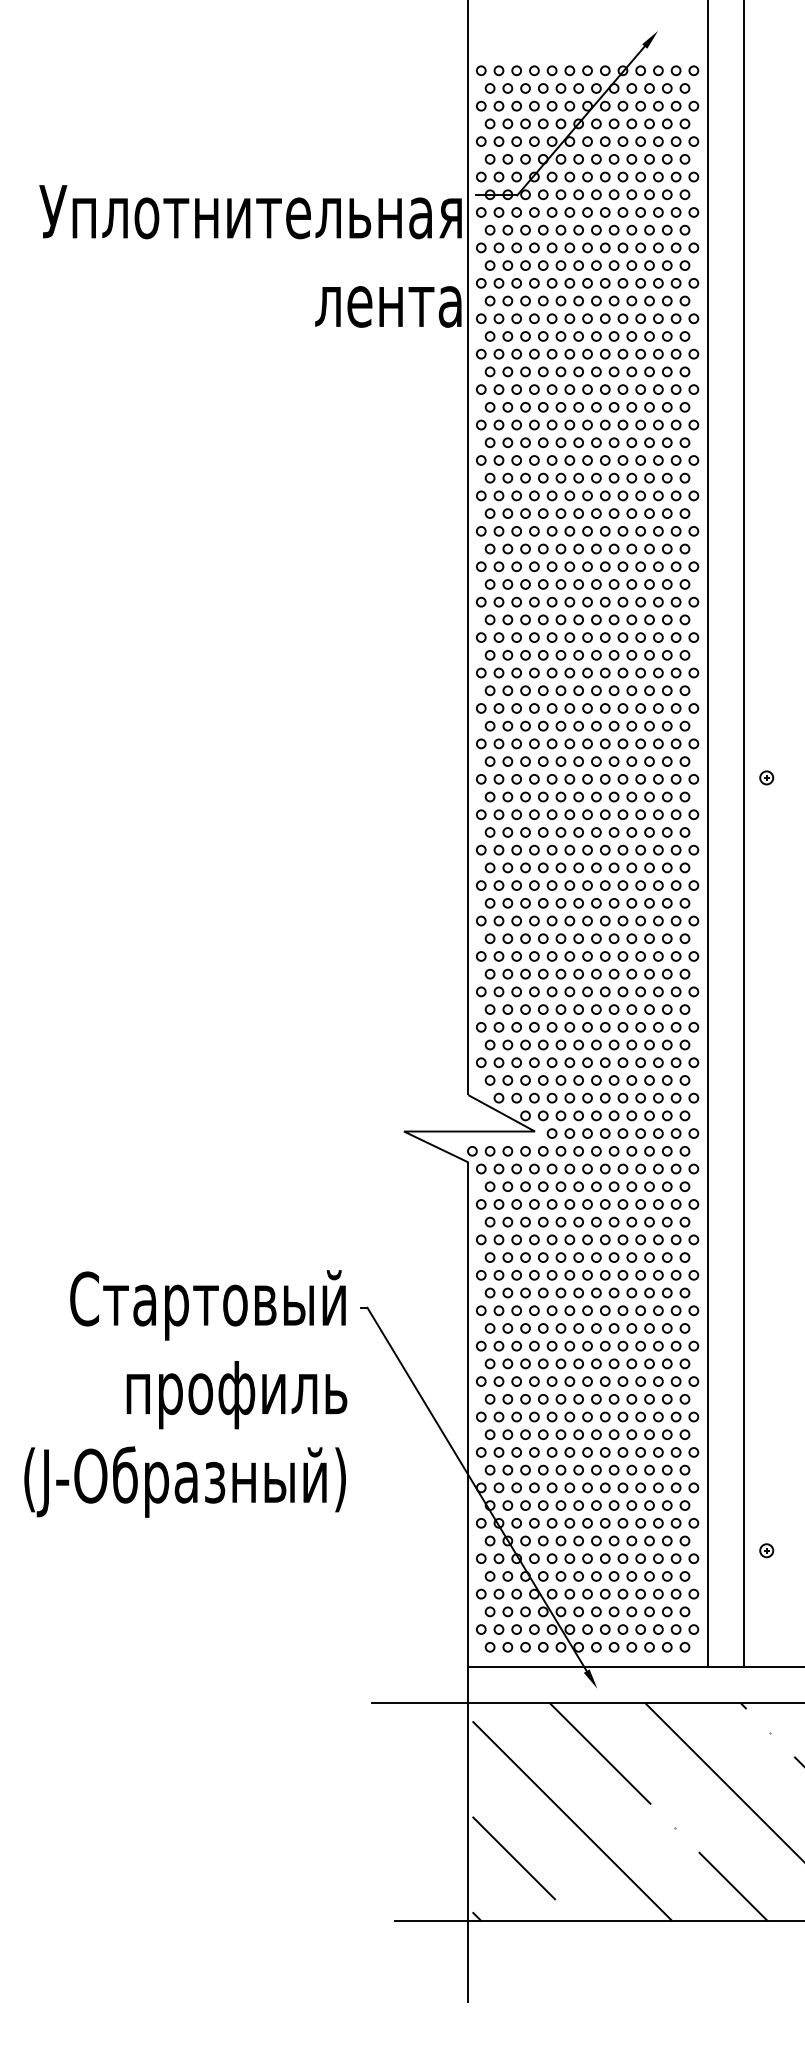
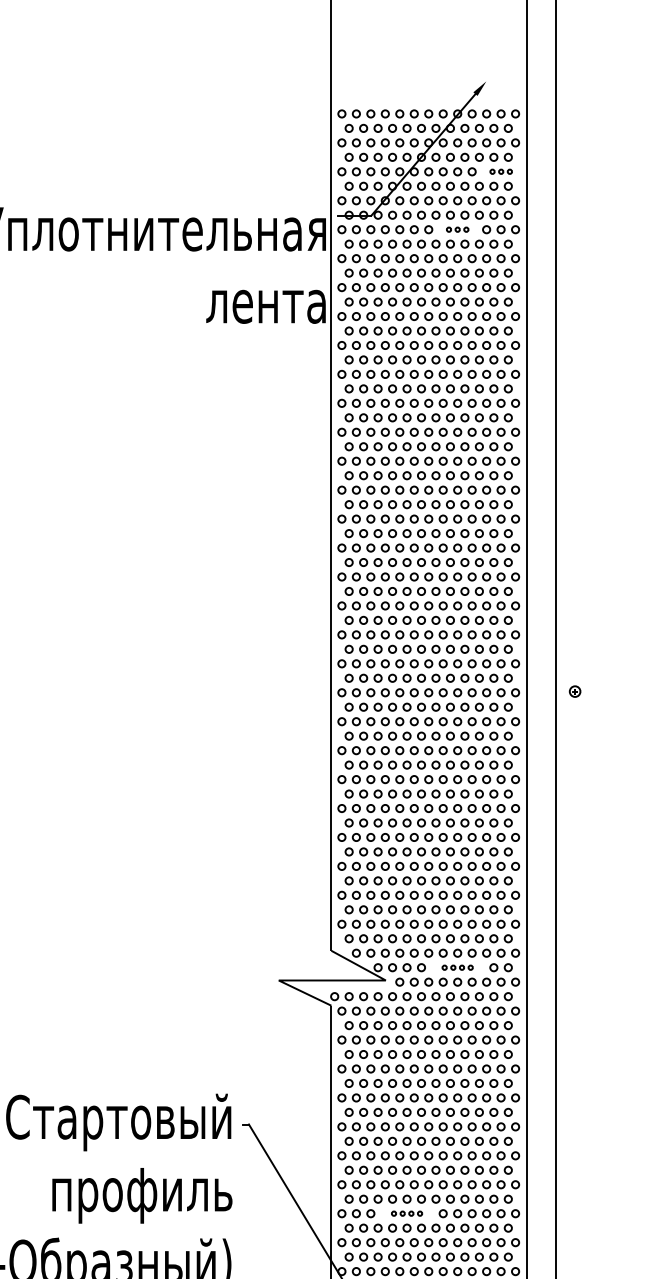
part: (676, 141) -> (501, 171), size x0.6
part: (622, 212) -> (457, 229), size x0.6
part: (622, 1115) -> (457, 967), size x0.6
part: (560, 1416) -> (406, 1213), size x0.6

